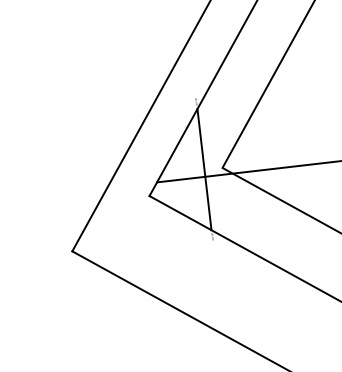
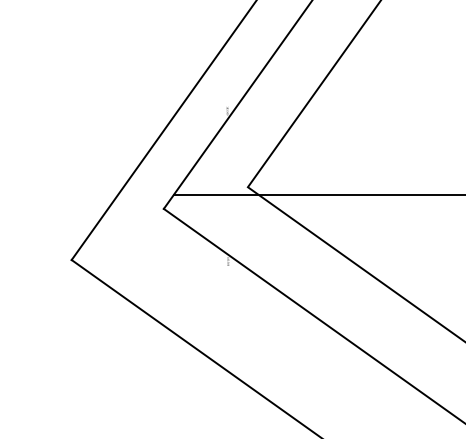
line: (204, 169) -> (227, 186), removed

